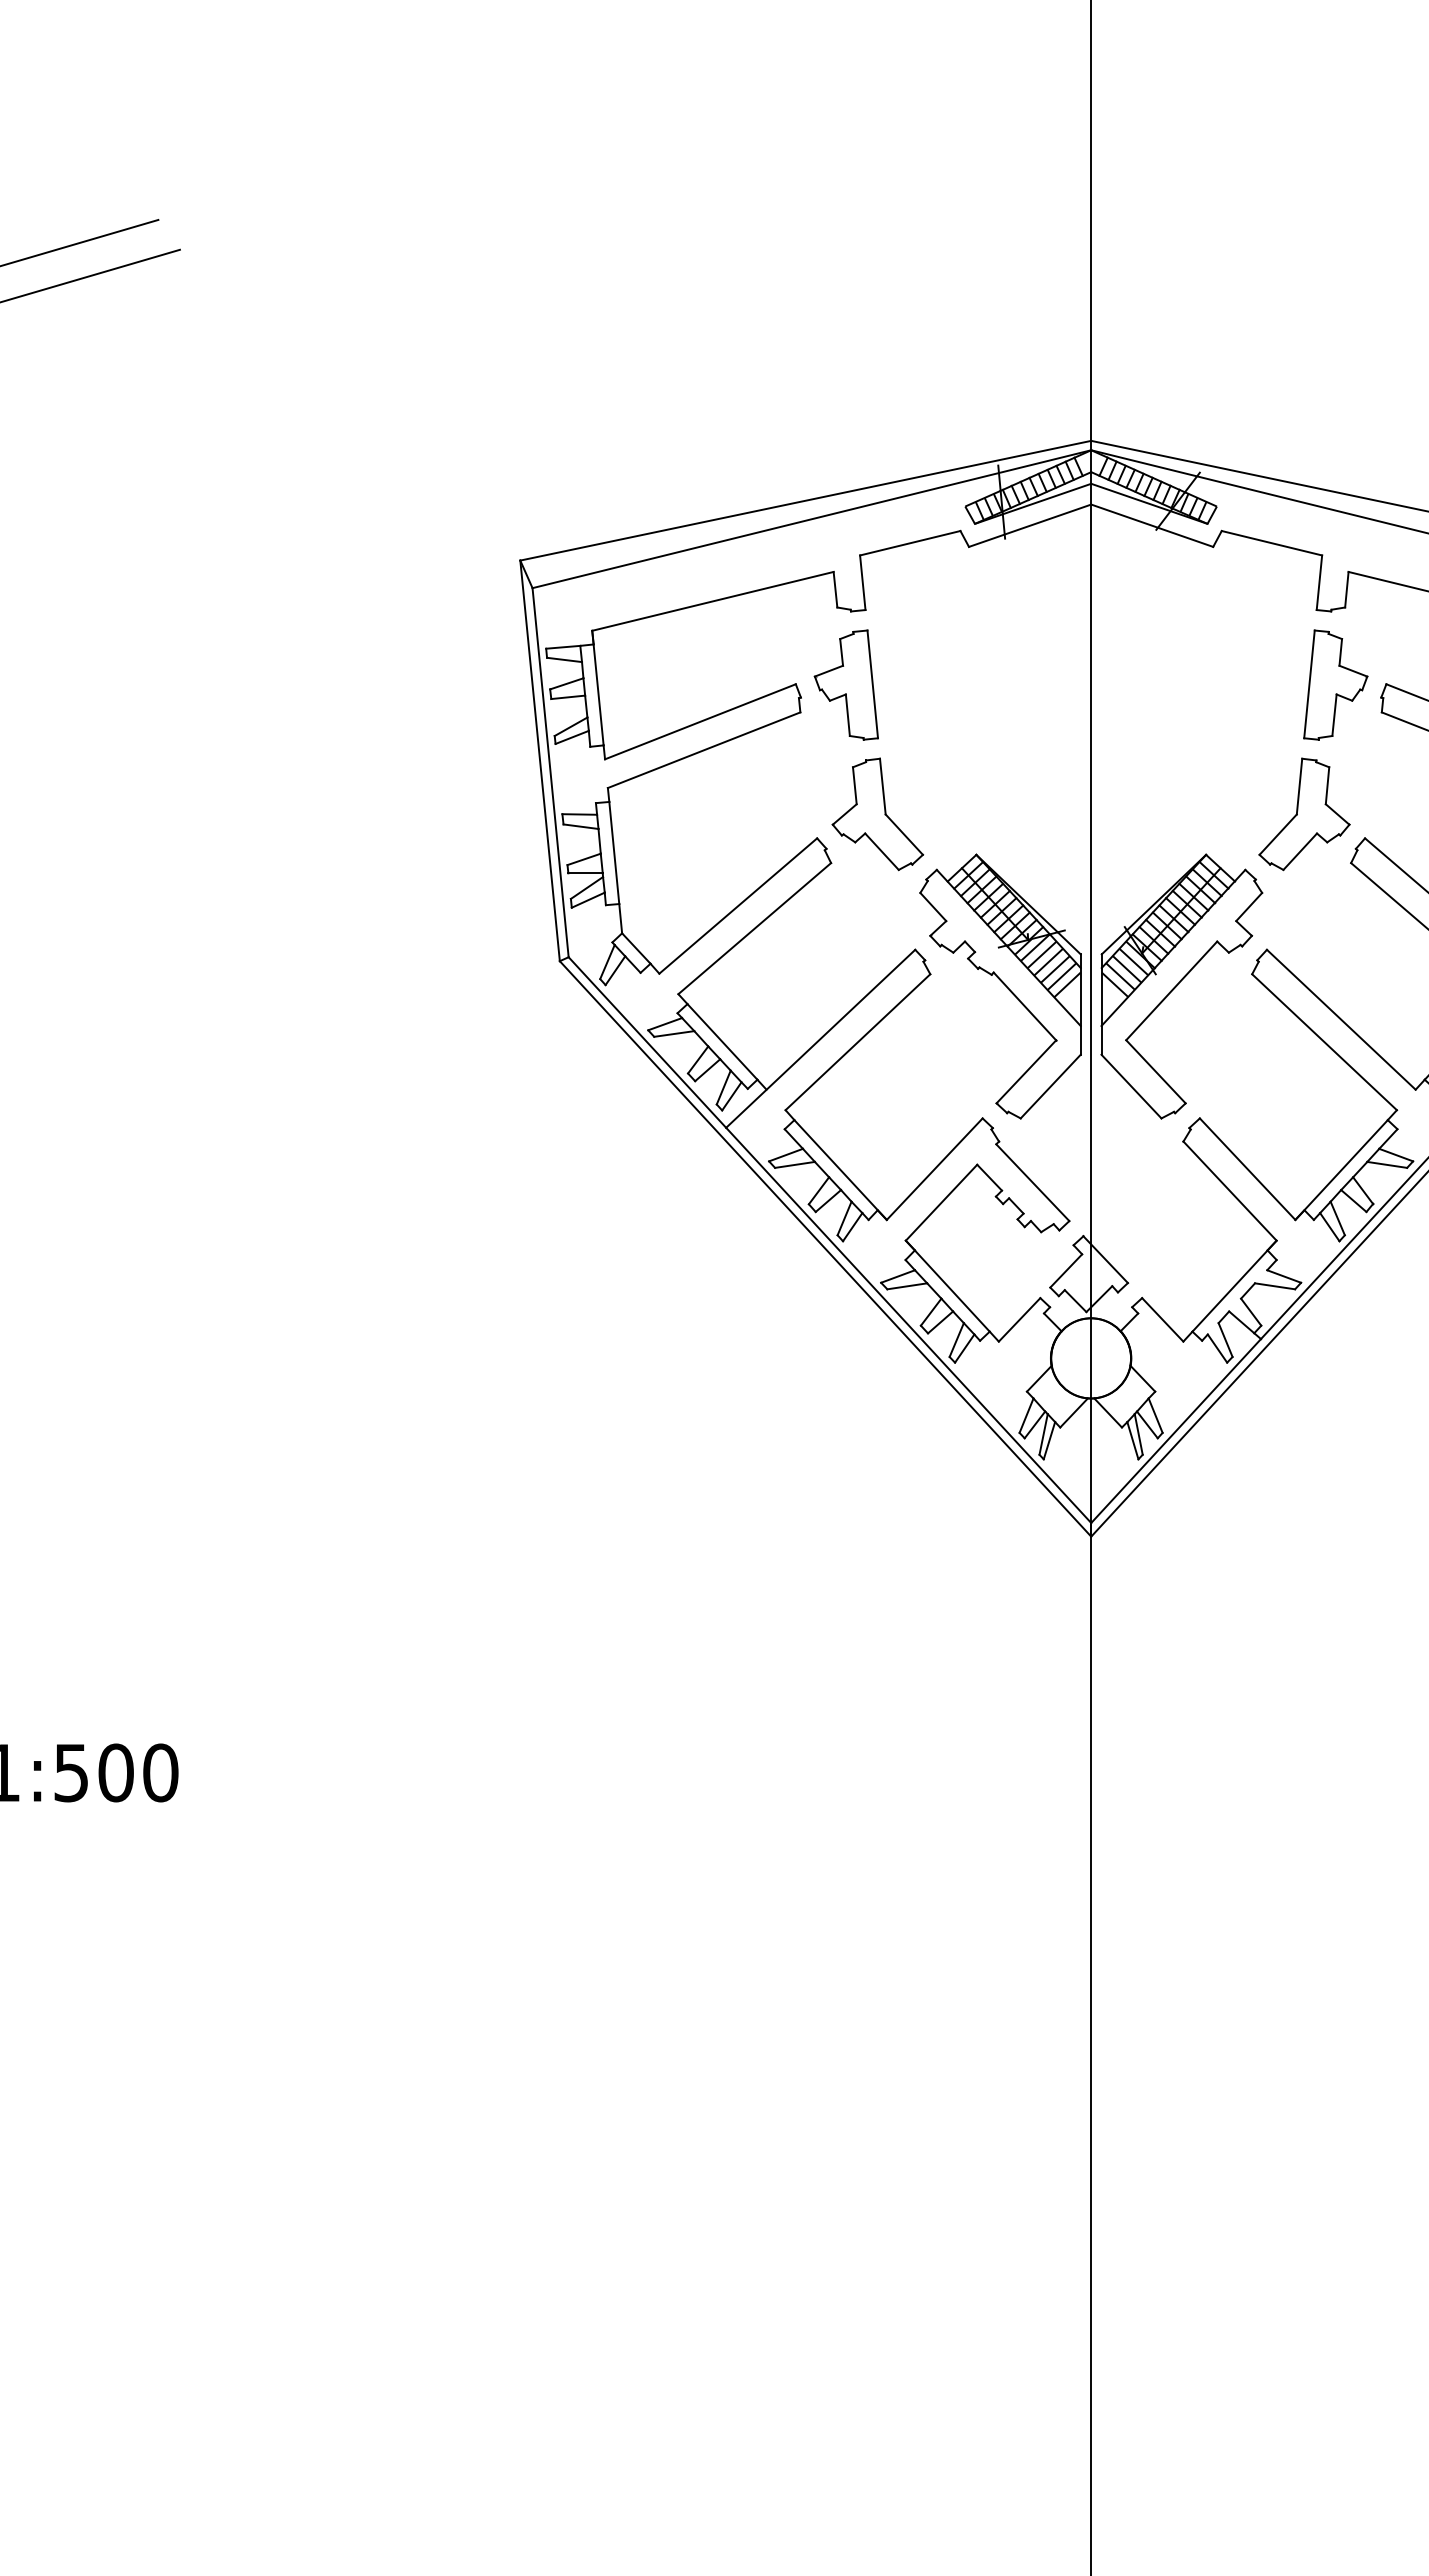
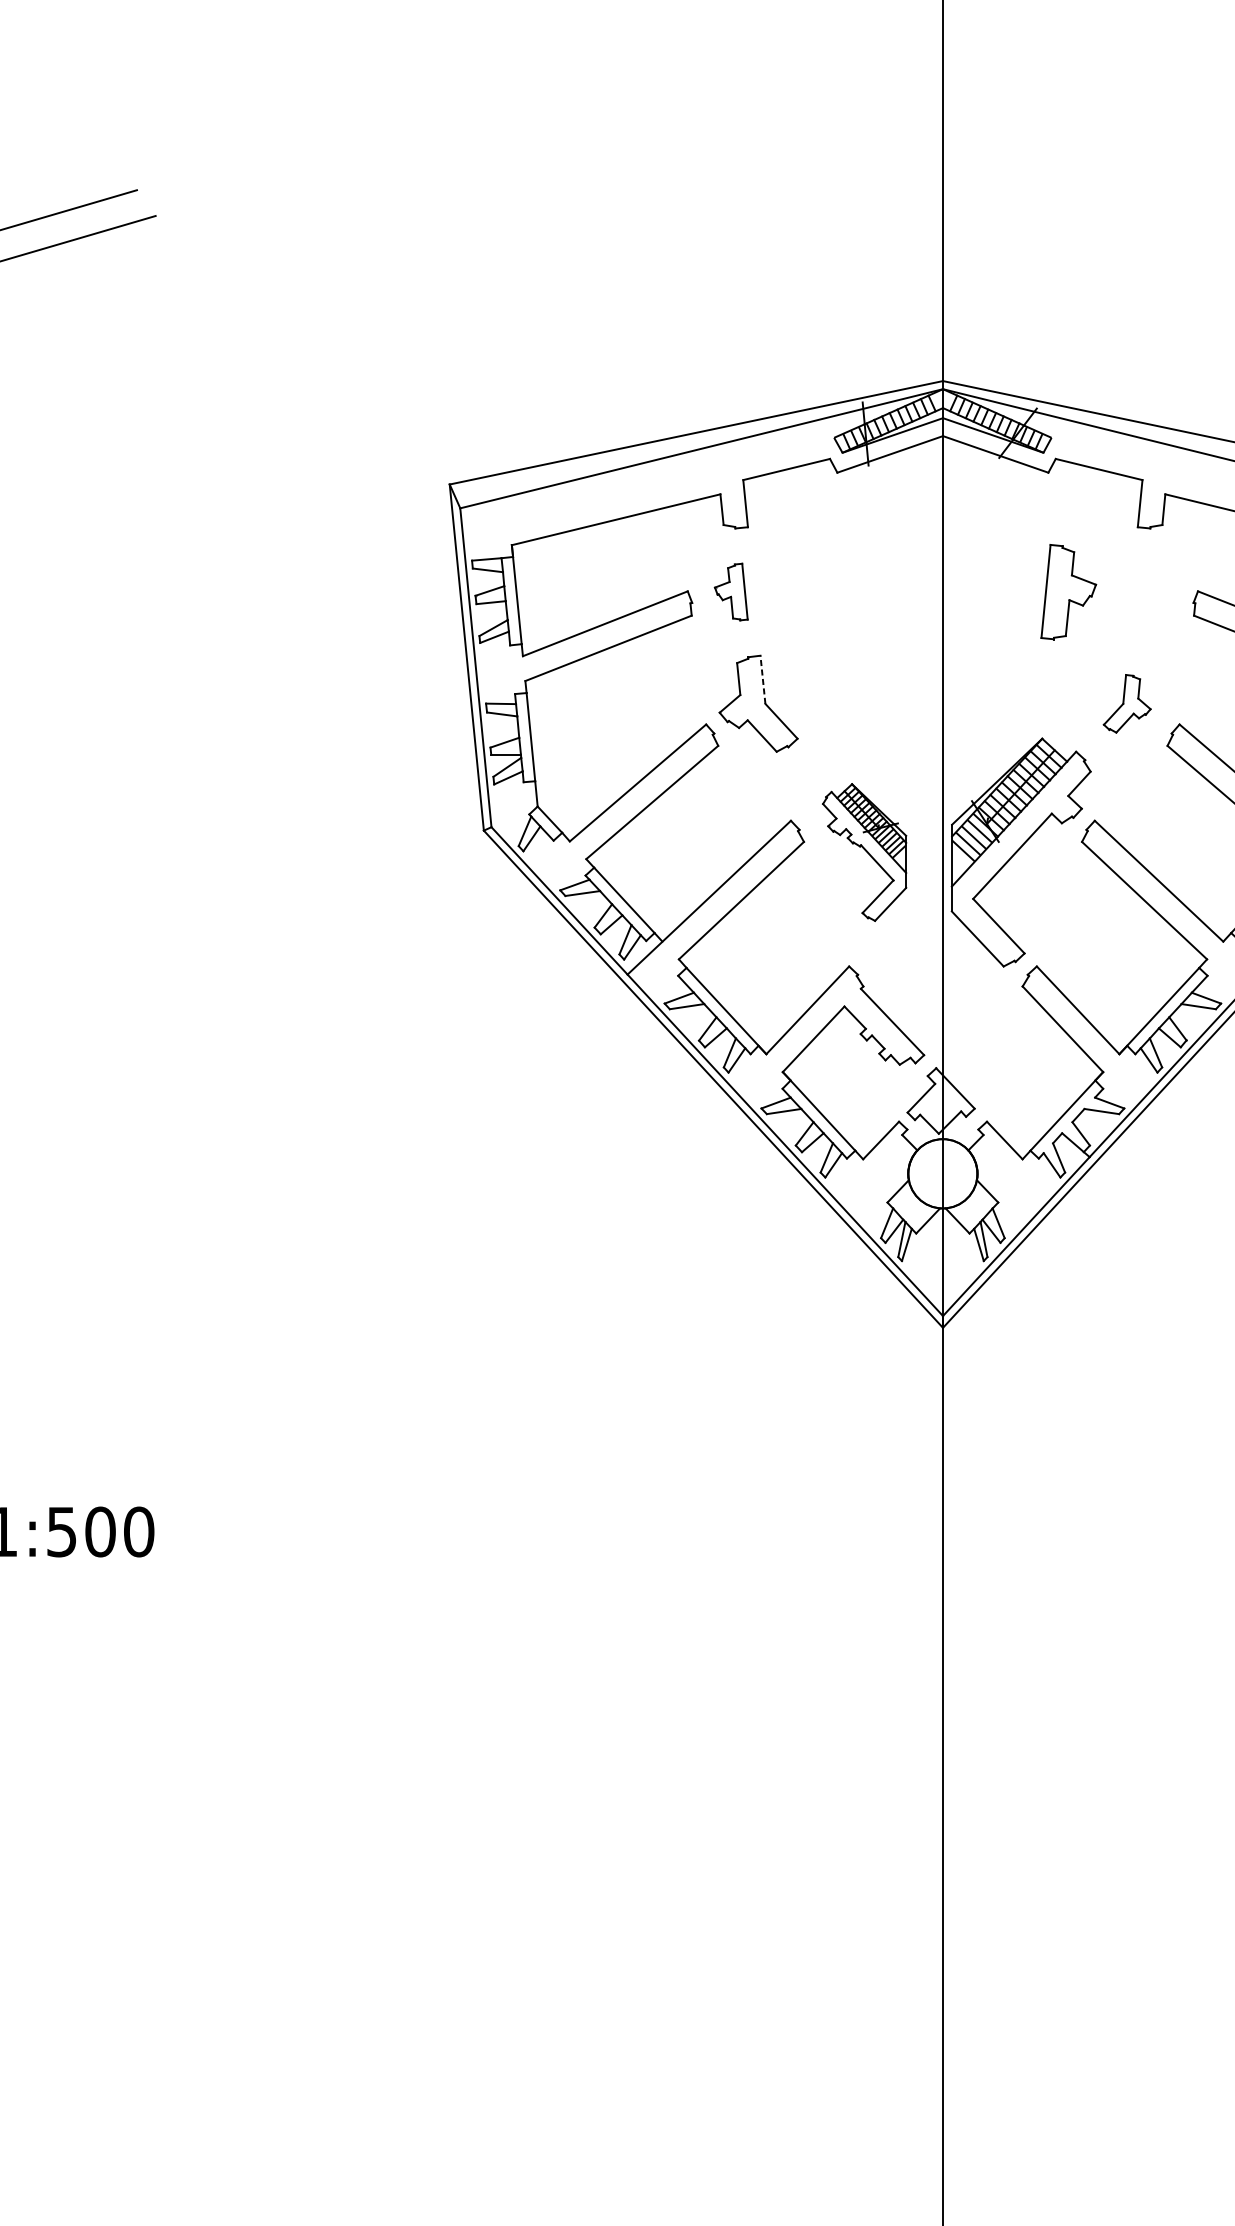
part: (845, 684) -> (730, 591), size x0.6
part: (1335, 684) -> (1068, 591), moved
line: (882, 786) -> (762, 679), solid -> dashed
part: (1304, 814) -> (1127, 703), size x0.6
part: (1000, 986) -> (864, 852), size x0.6

